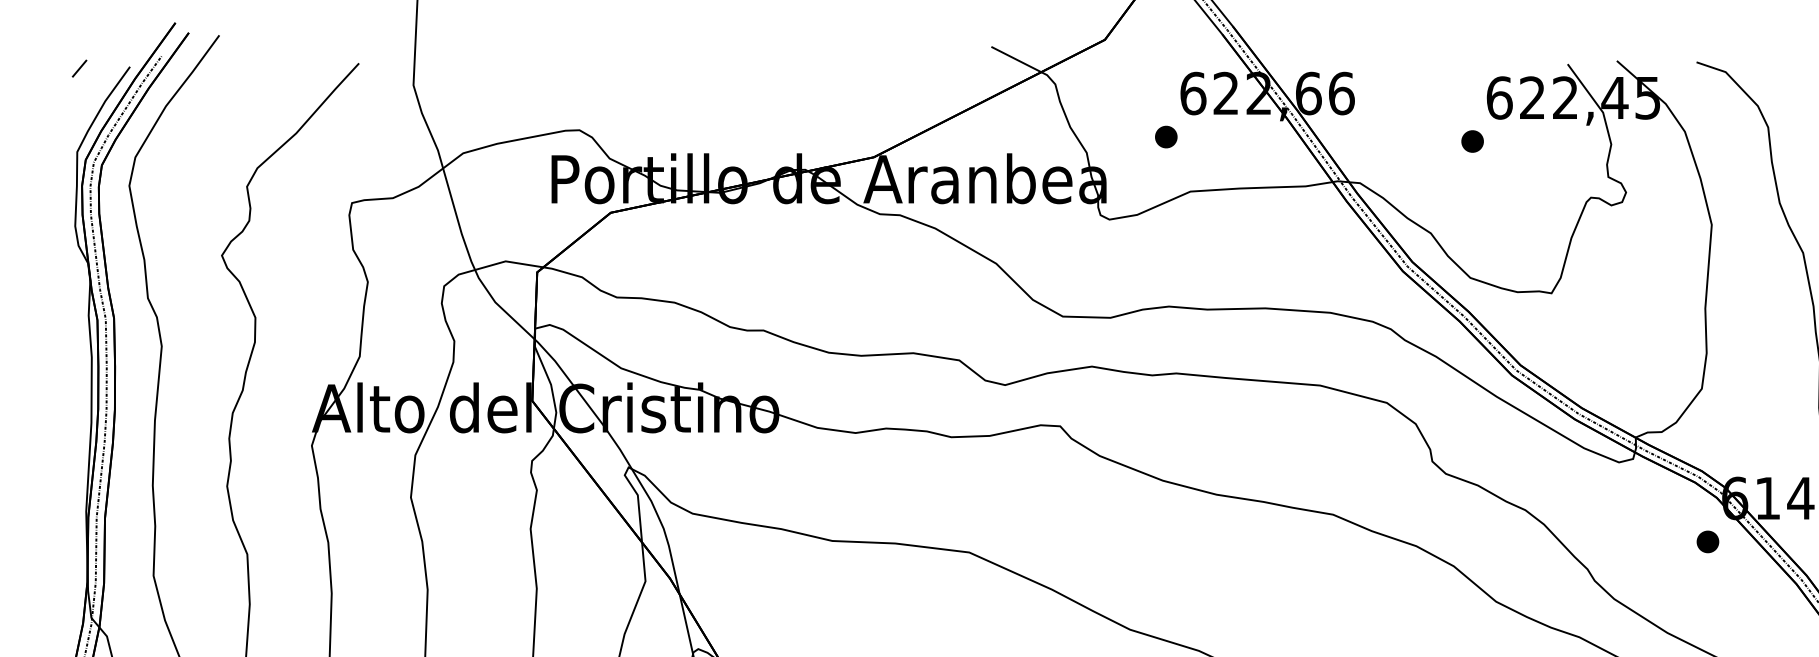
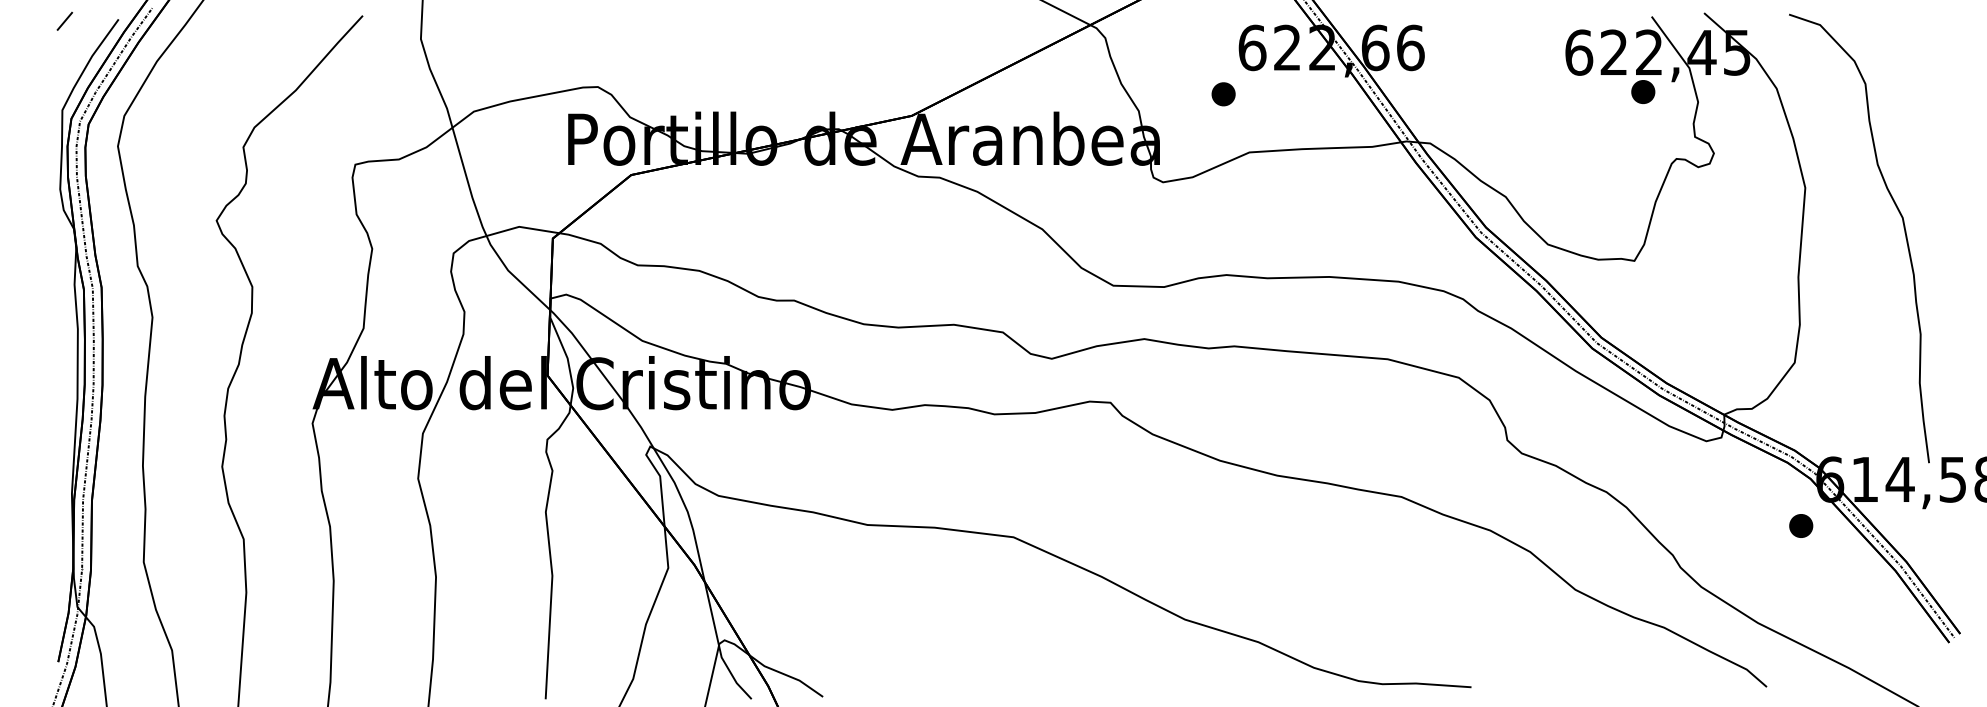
part: (1472, 141) -> (1643, 91), moved

